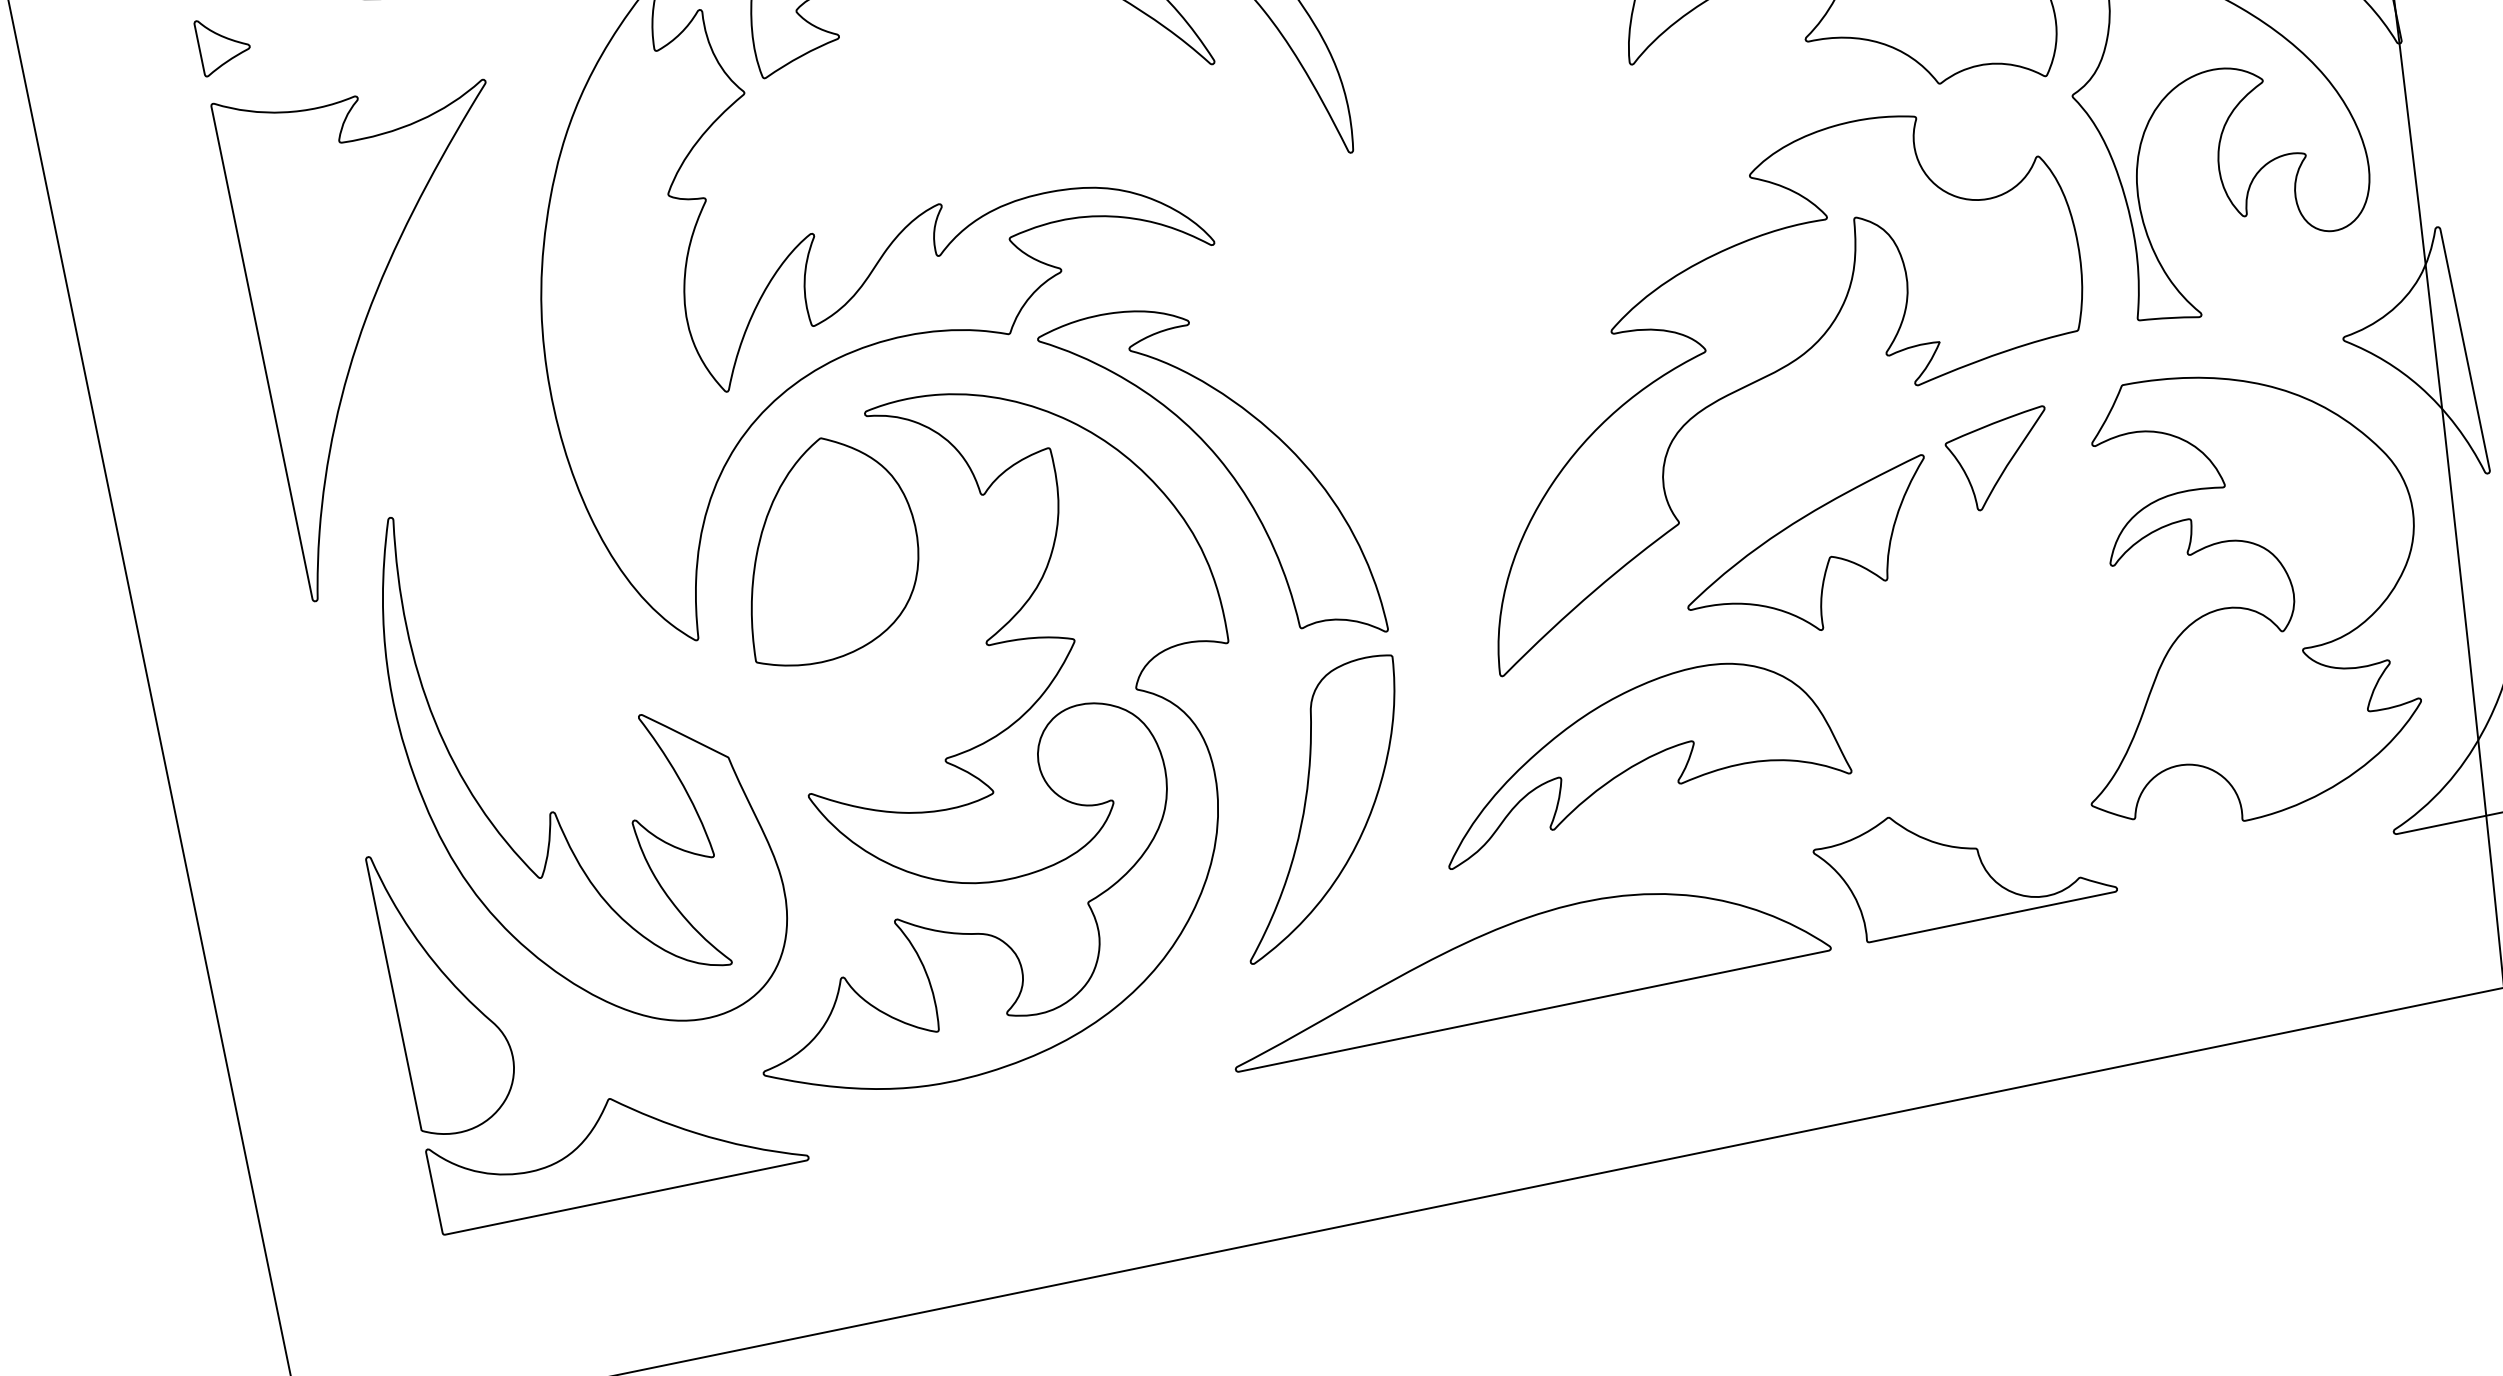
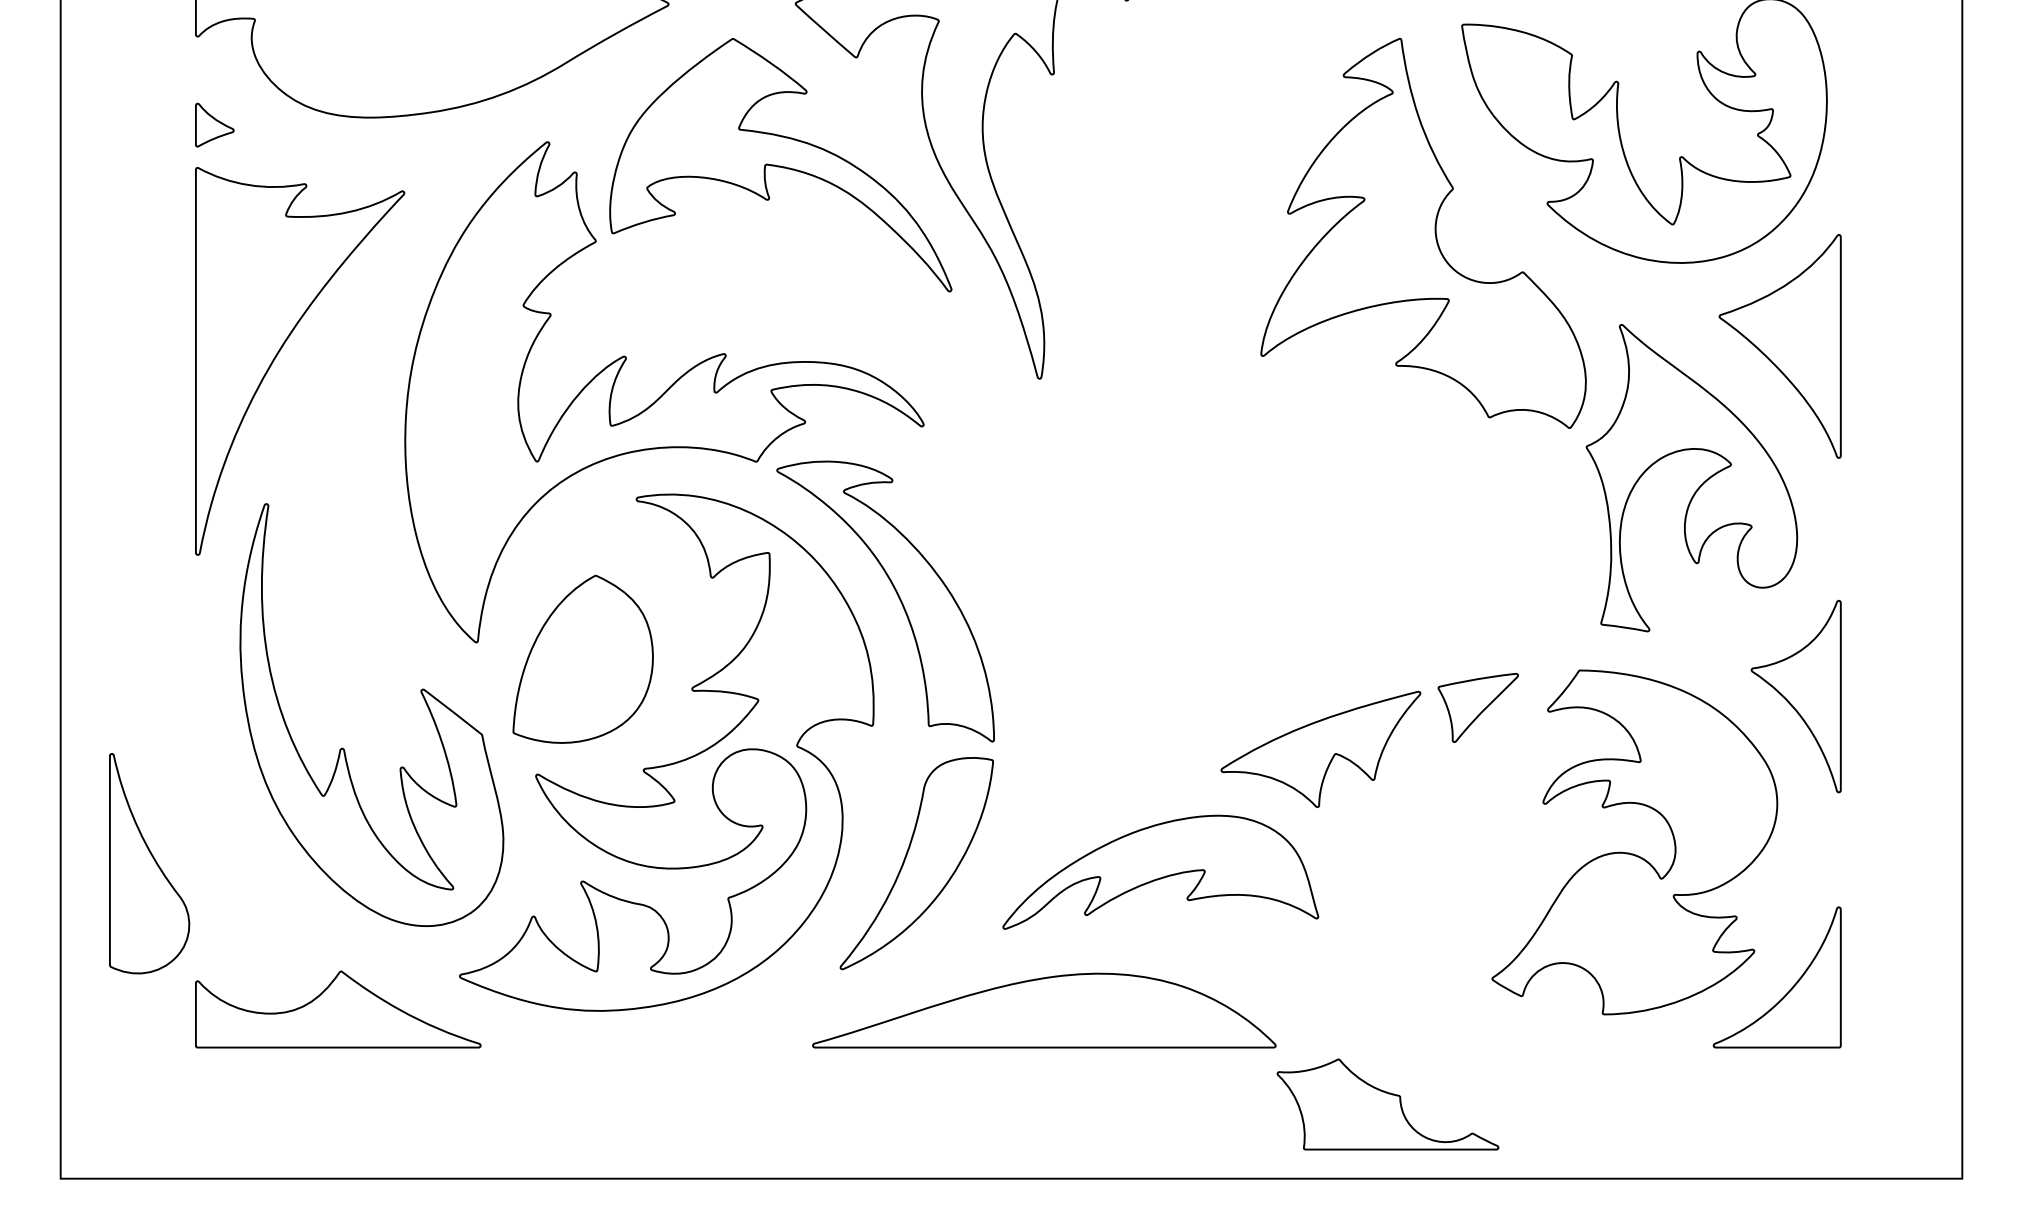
part: (1772, 379) -> (1319, 612), removed
part: (825, 548) -> (582, 658), moved
part: (1963, 862) -> (1387, 1104), moved
part: (445, 988) -> (149, 863), moved

